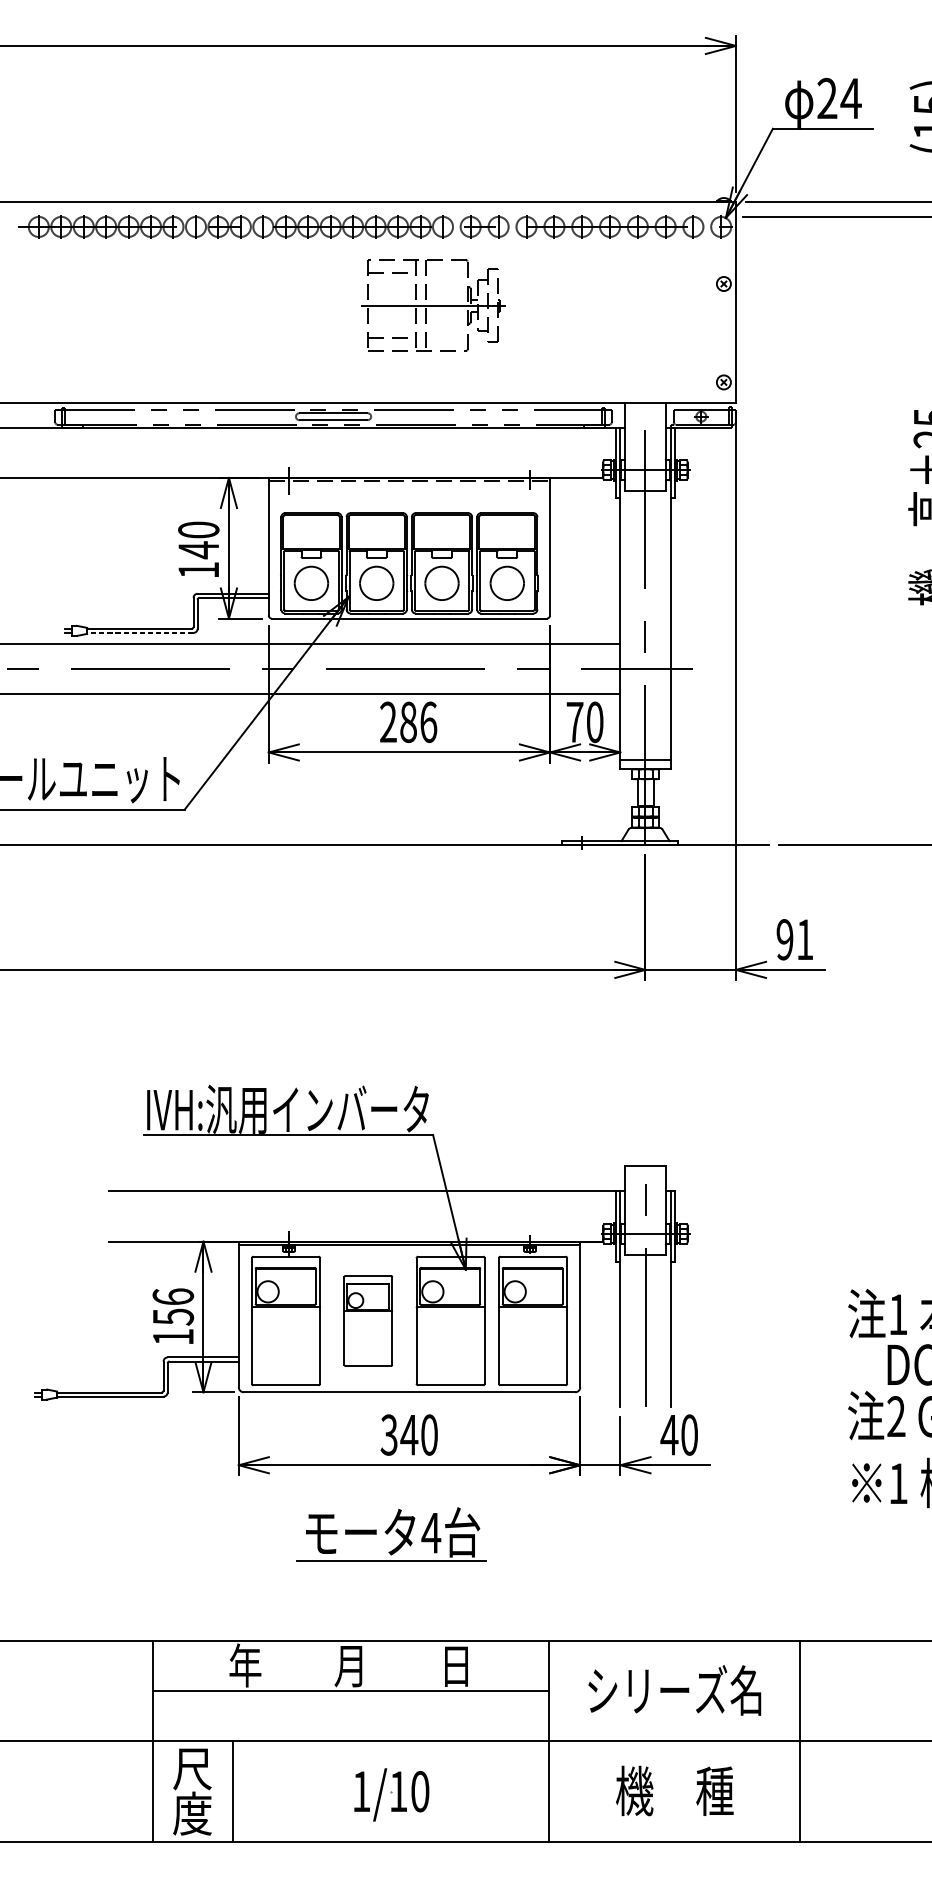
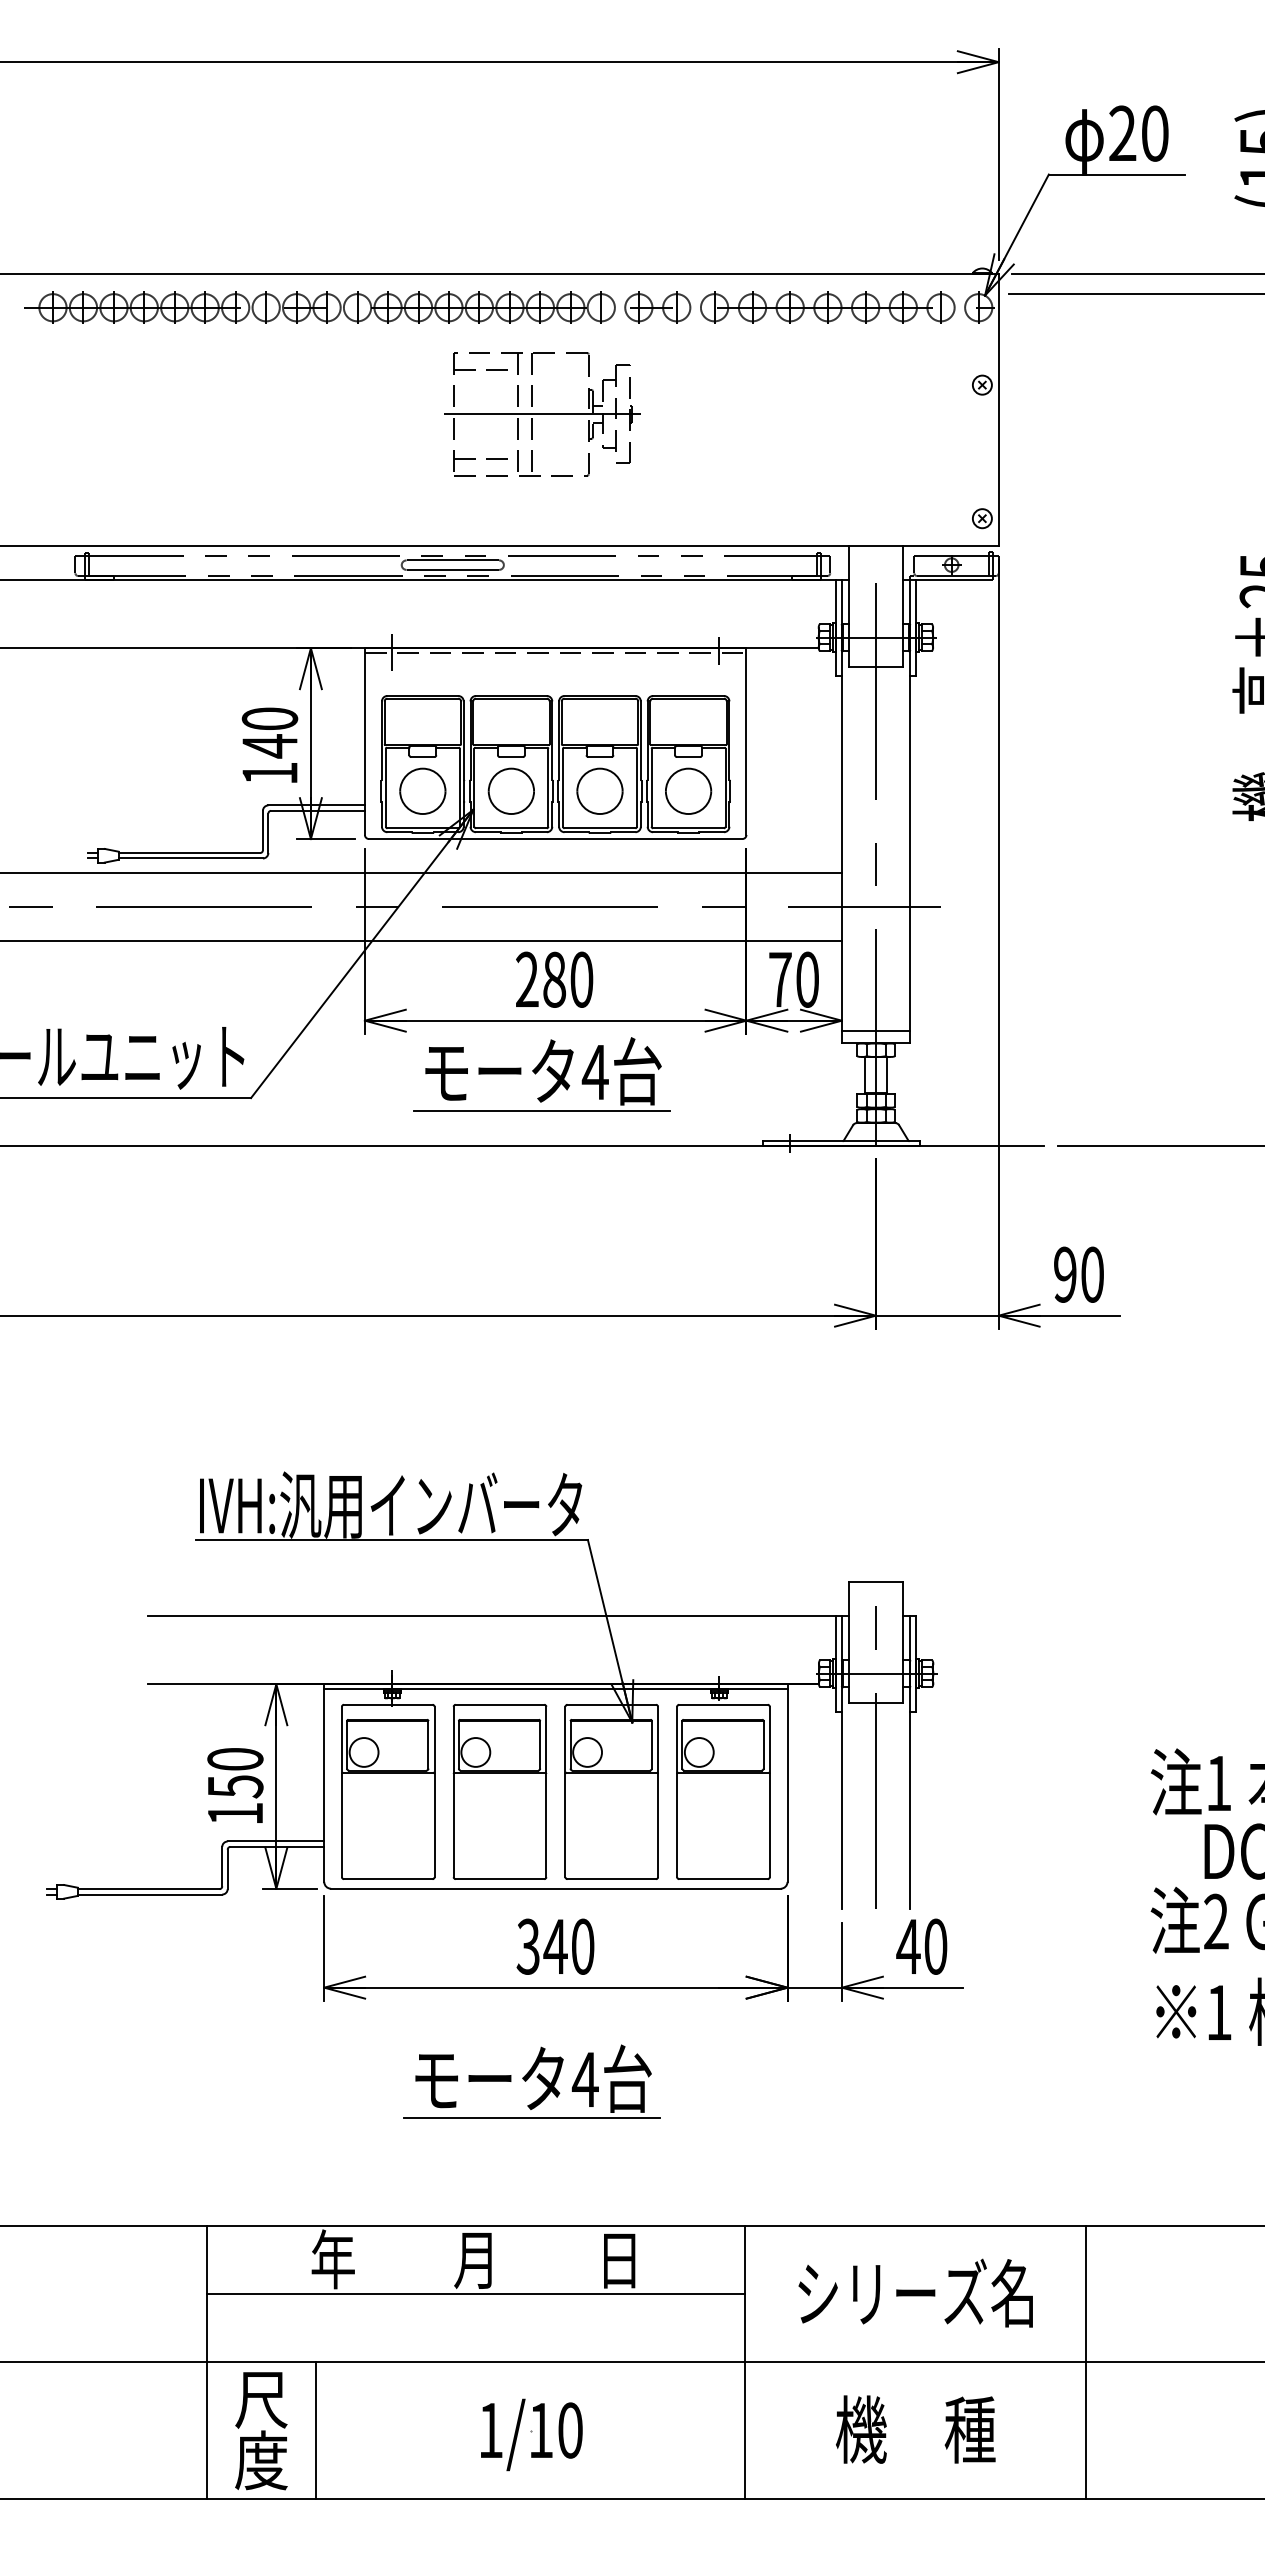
text: (850, 98) -> (1154, 133), 24 -> 20
part: (433, 305) -> (542, 414), moved
line: (140, 632) -> (190, 858), dashed -> solid
text: (428, 722) -> (581, 979), 286 -> 280
part: (398, 792) -> (541, 1074), added
text: (805, 939) -> (1092, 1274), 91 -> 90
text: (173, 1296) -> (235, 1758), 156 -> 150
part: (367, 1320) -> (499, 1791), size x1.43

